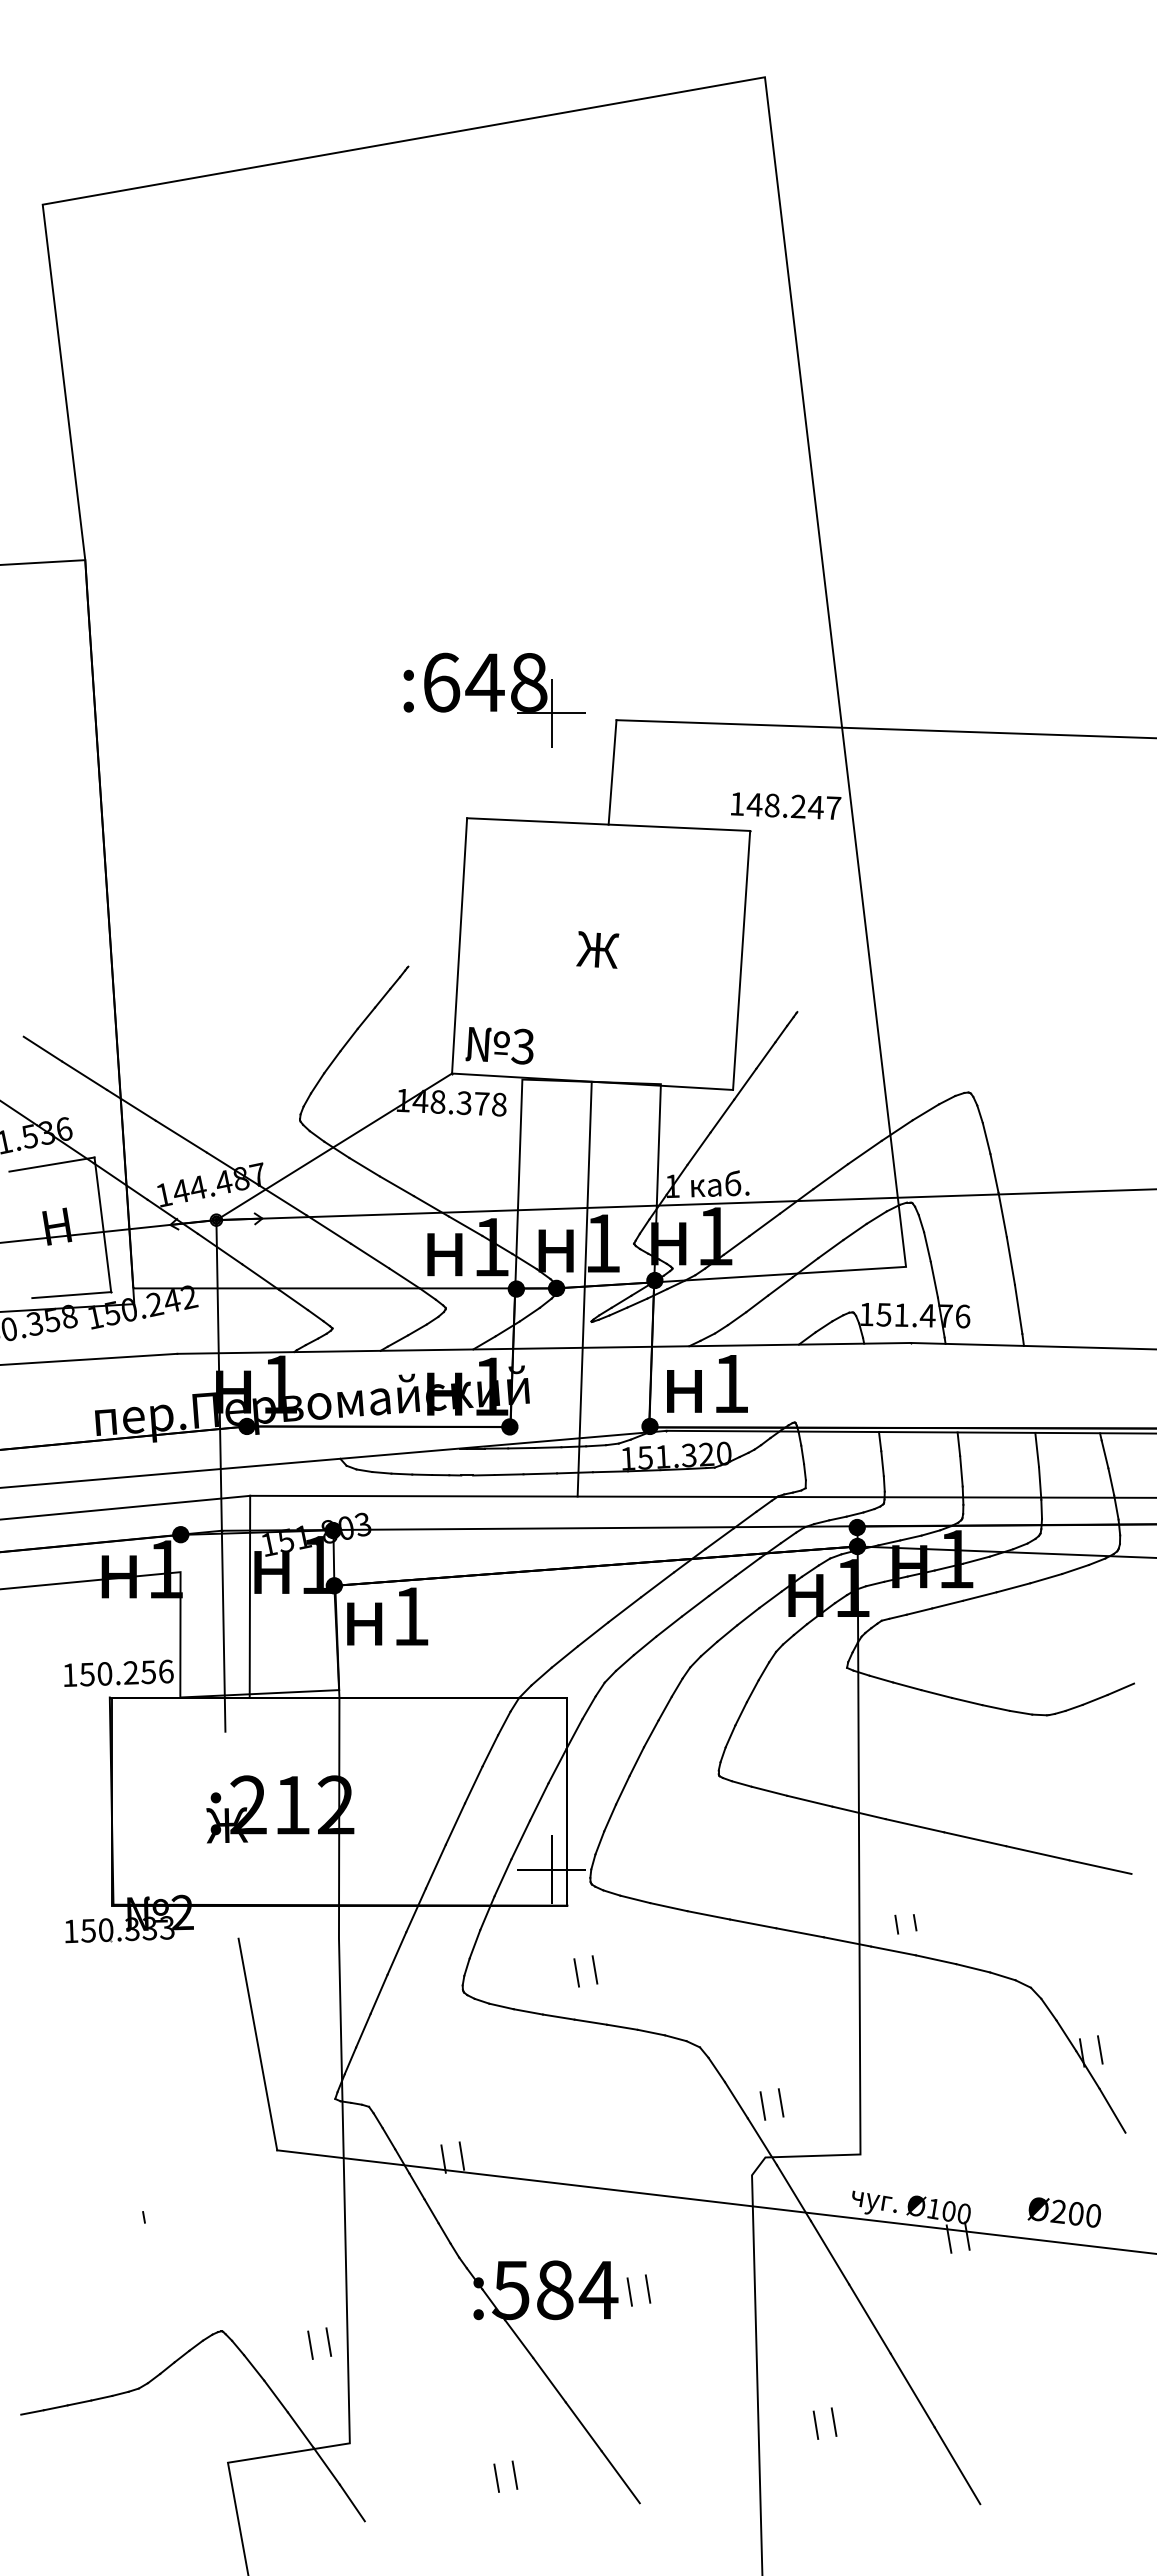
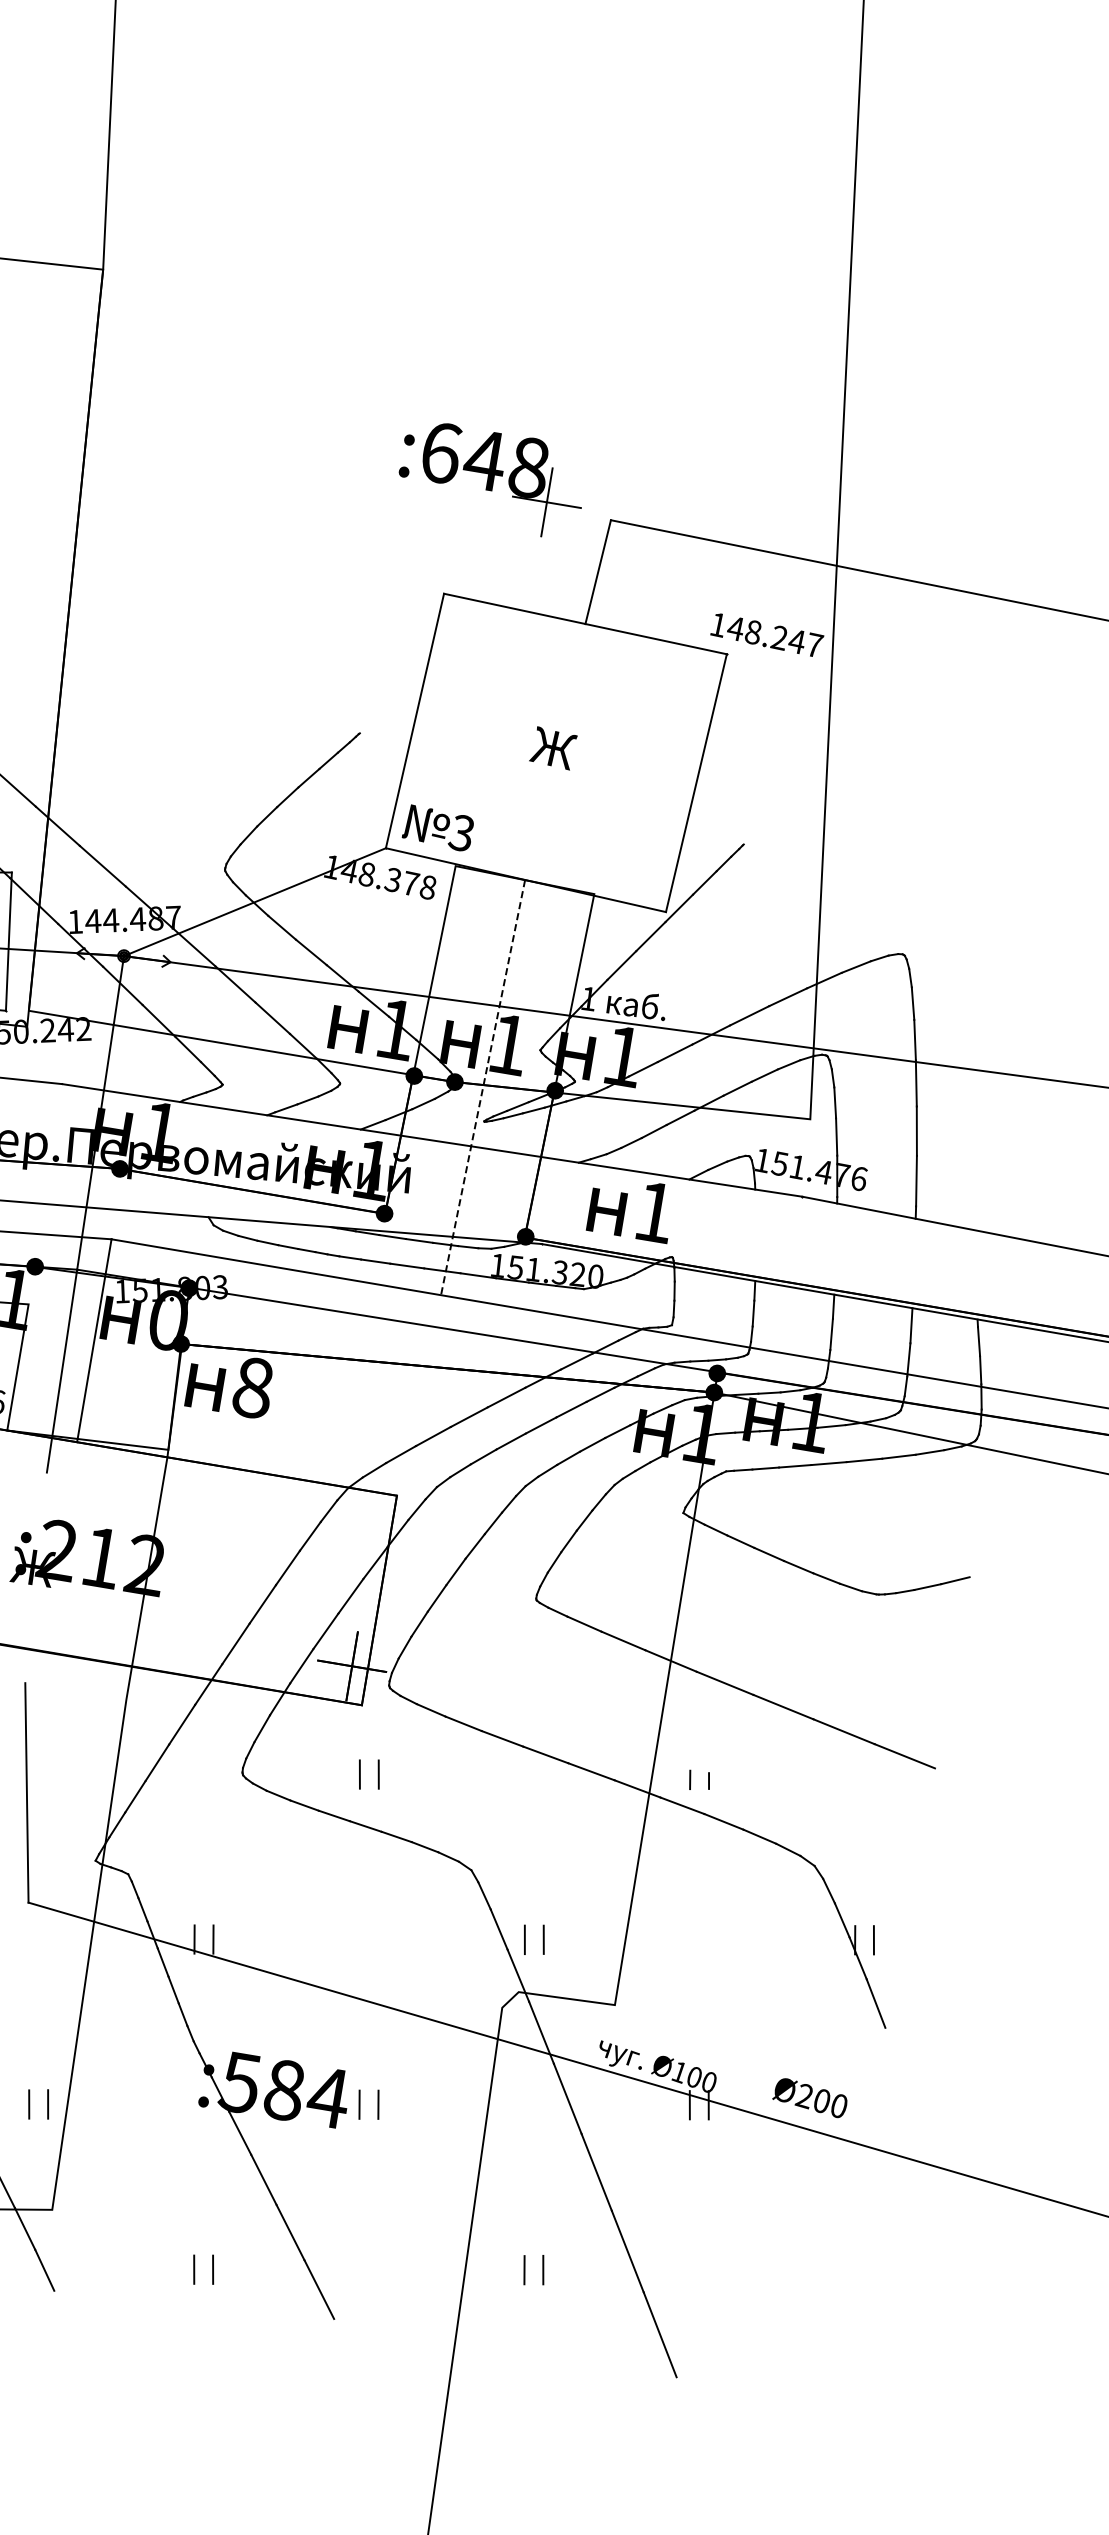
line: (584, 1289) -> (482, 1087), solid -> dashed
text: (707, 1383) -> (631, 1207), moved
text: (318, 1564) -> (168, 1319), 1 -> 0
text: (411, 1616) -> (253, 1387), 1 -> 8

